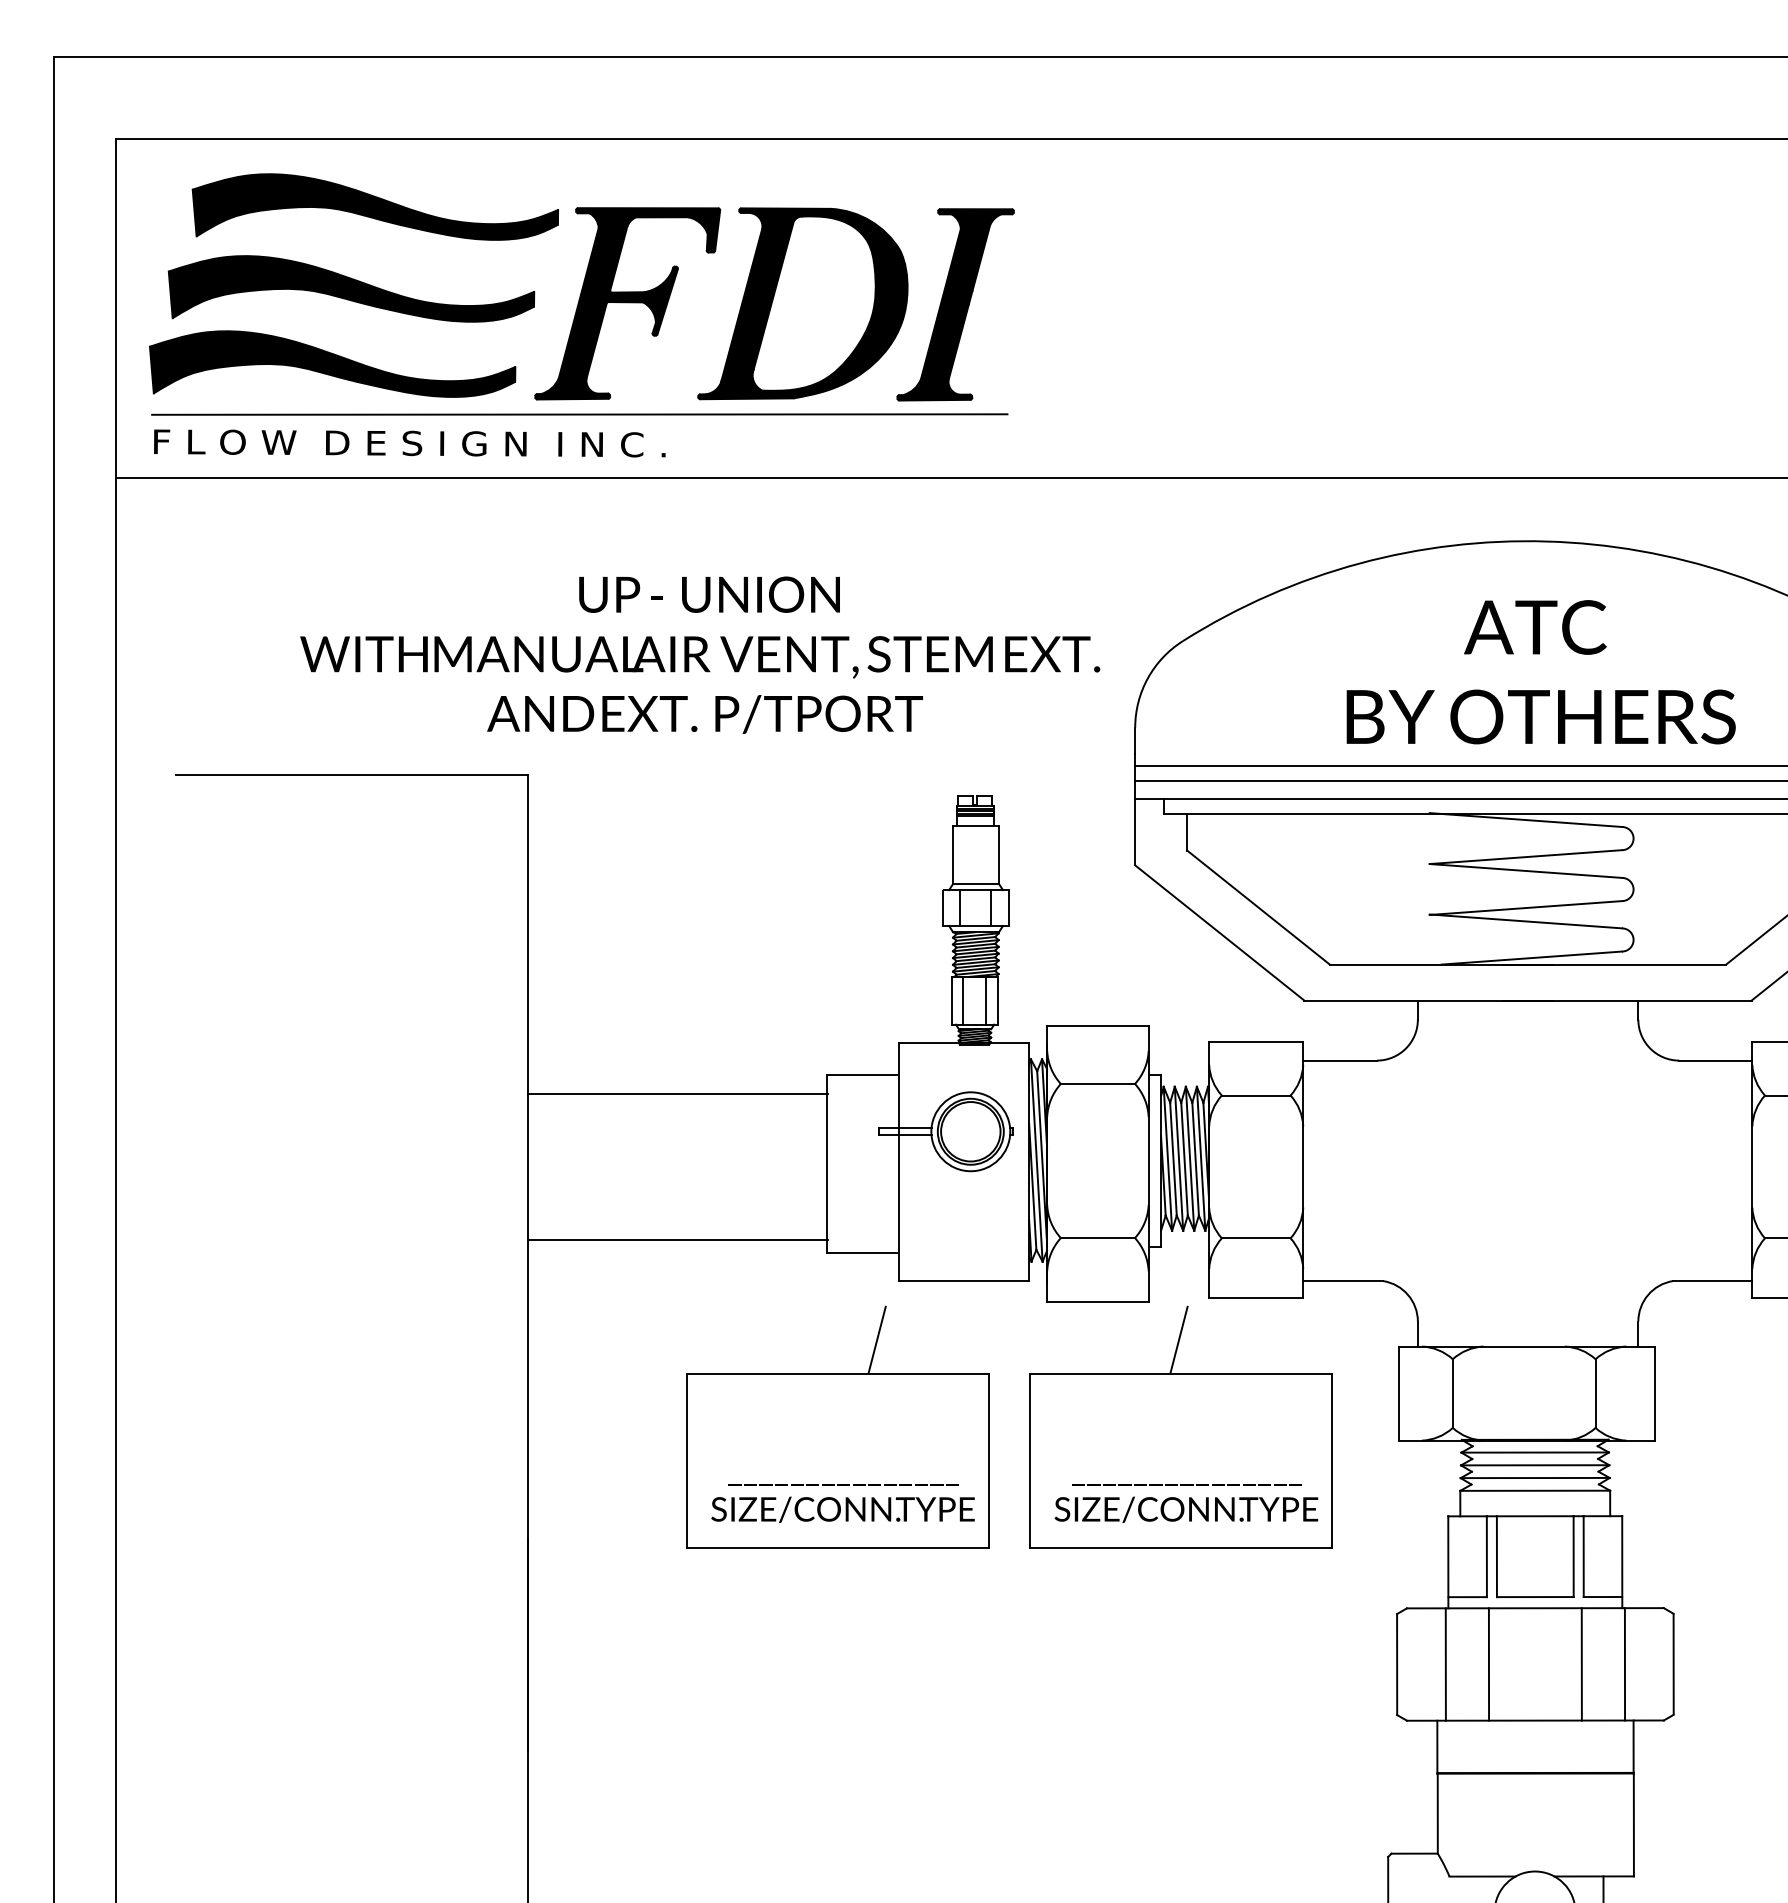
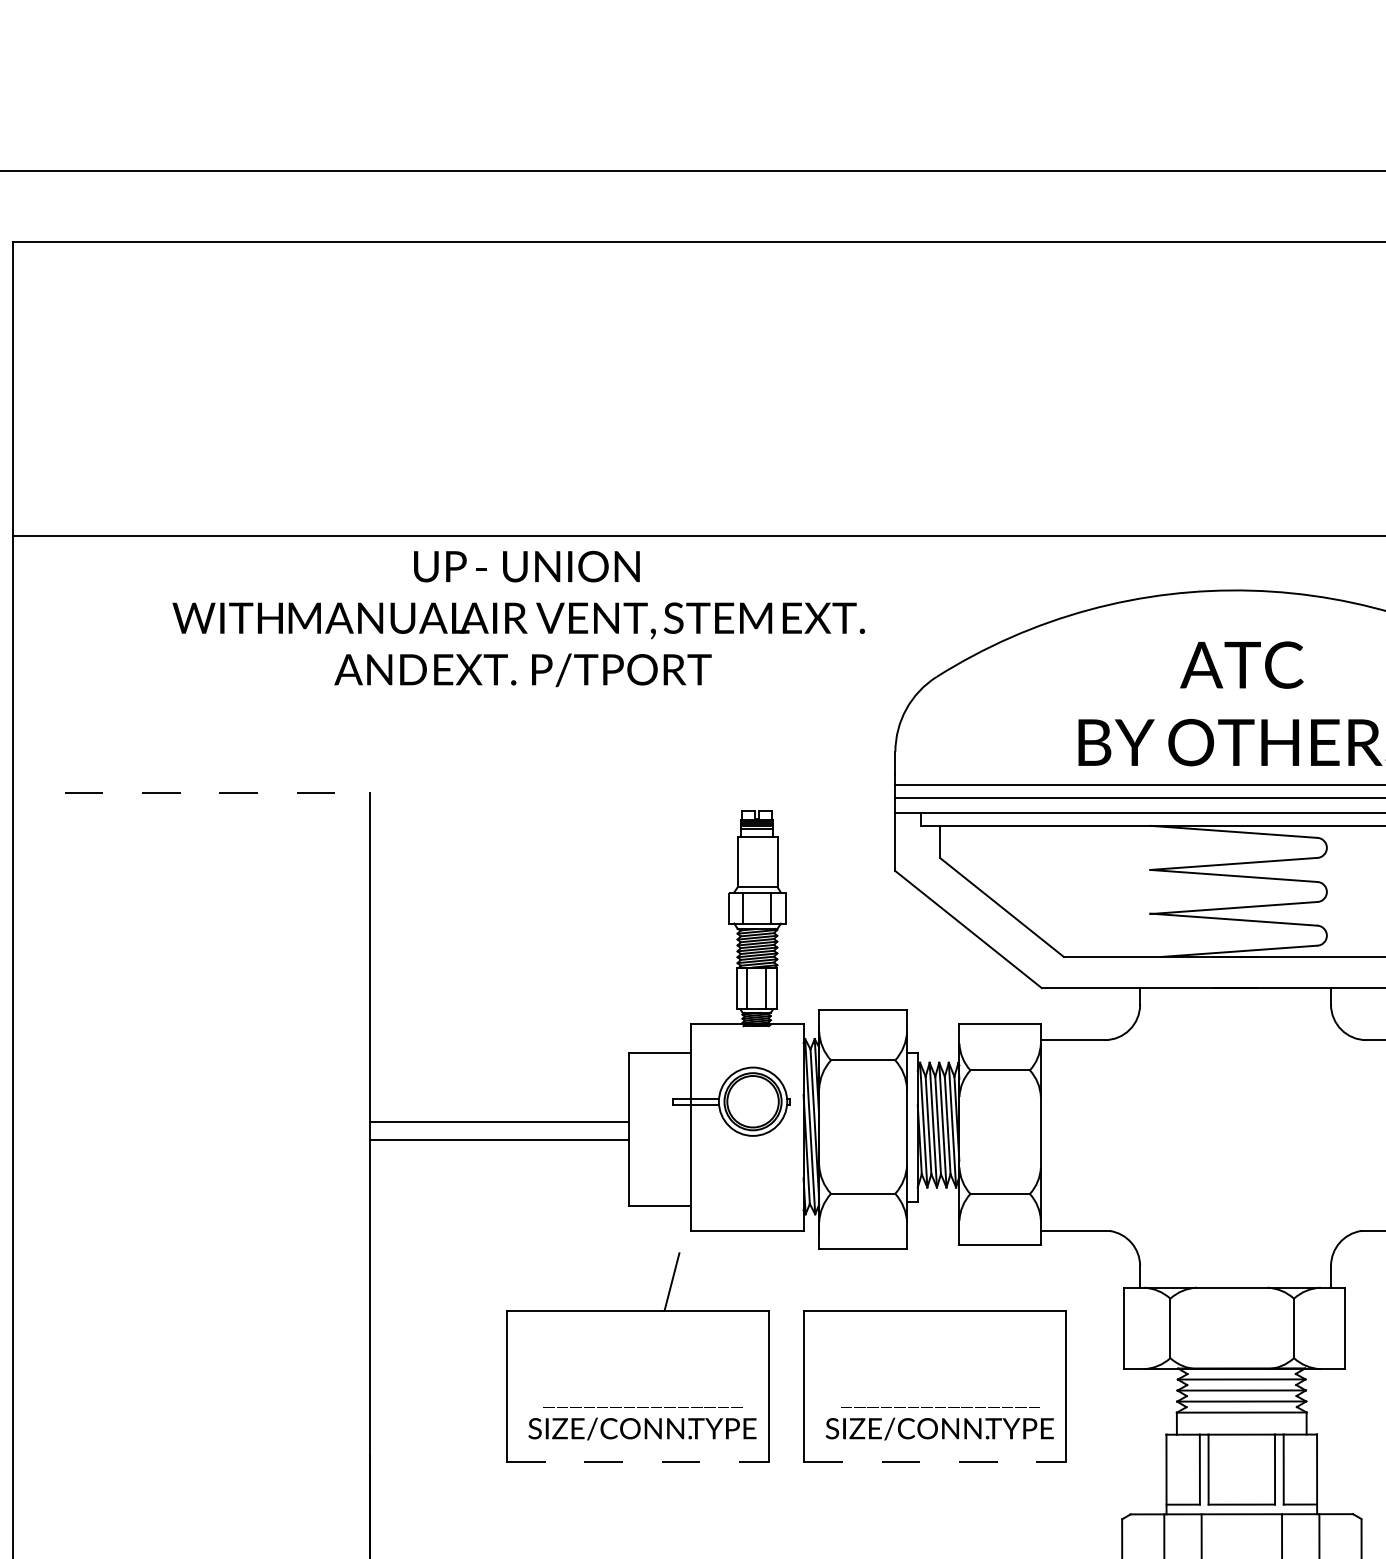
part: (581, 315) -> (416, 395), removed
text: (700, 654) -> (519, 618), moved
line: (352, 774) -> (217, 792), solid -> dashed
line: (677, 1094) -> (499, 1140), moved
line: (677, 1240) -> (499, 1122), moved
line: (1178, 1339) -> (932, 1281), removed
line: (838, 1548) -> (638, 1462), solid -> dashed
line: (1181, 1548) -> (935, 1462), solid -> dashed

